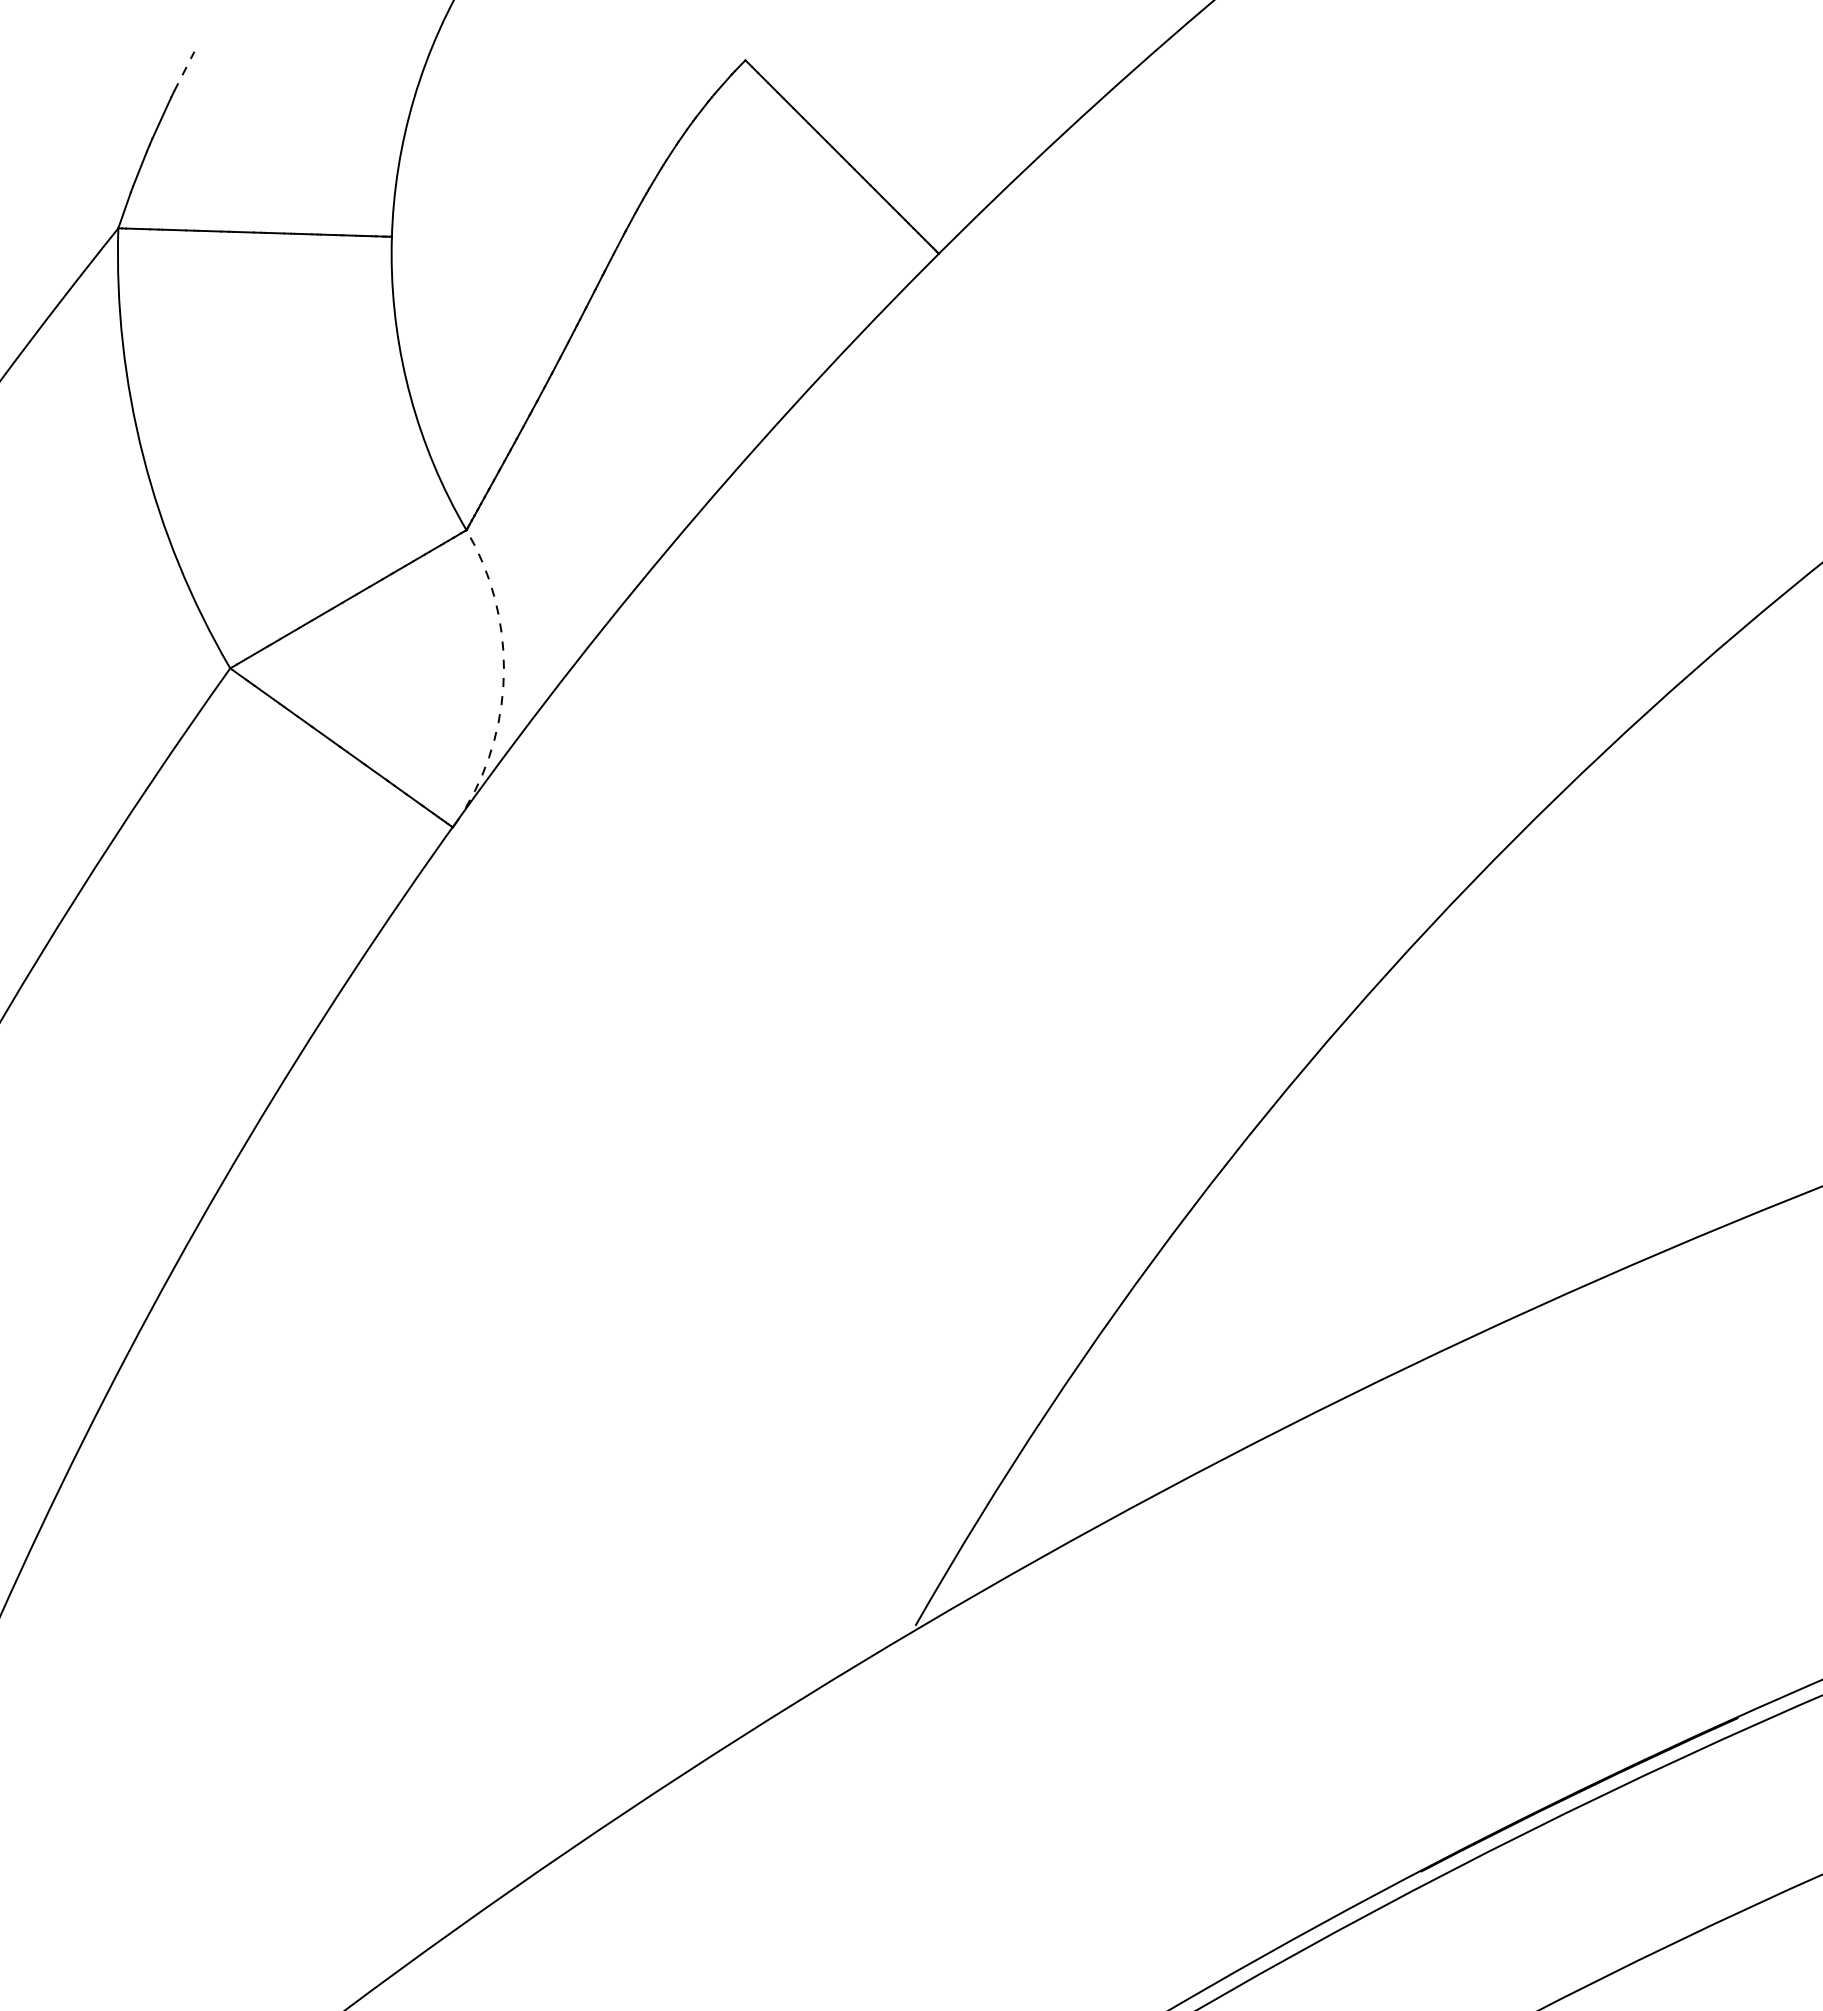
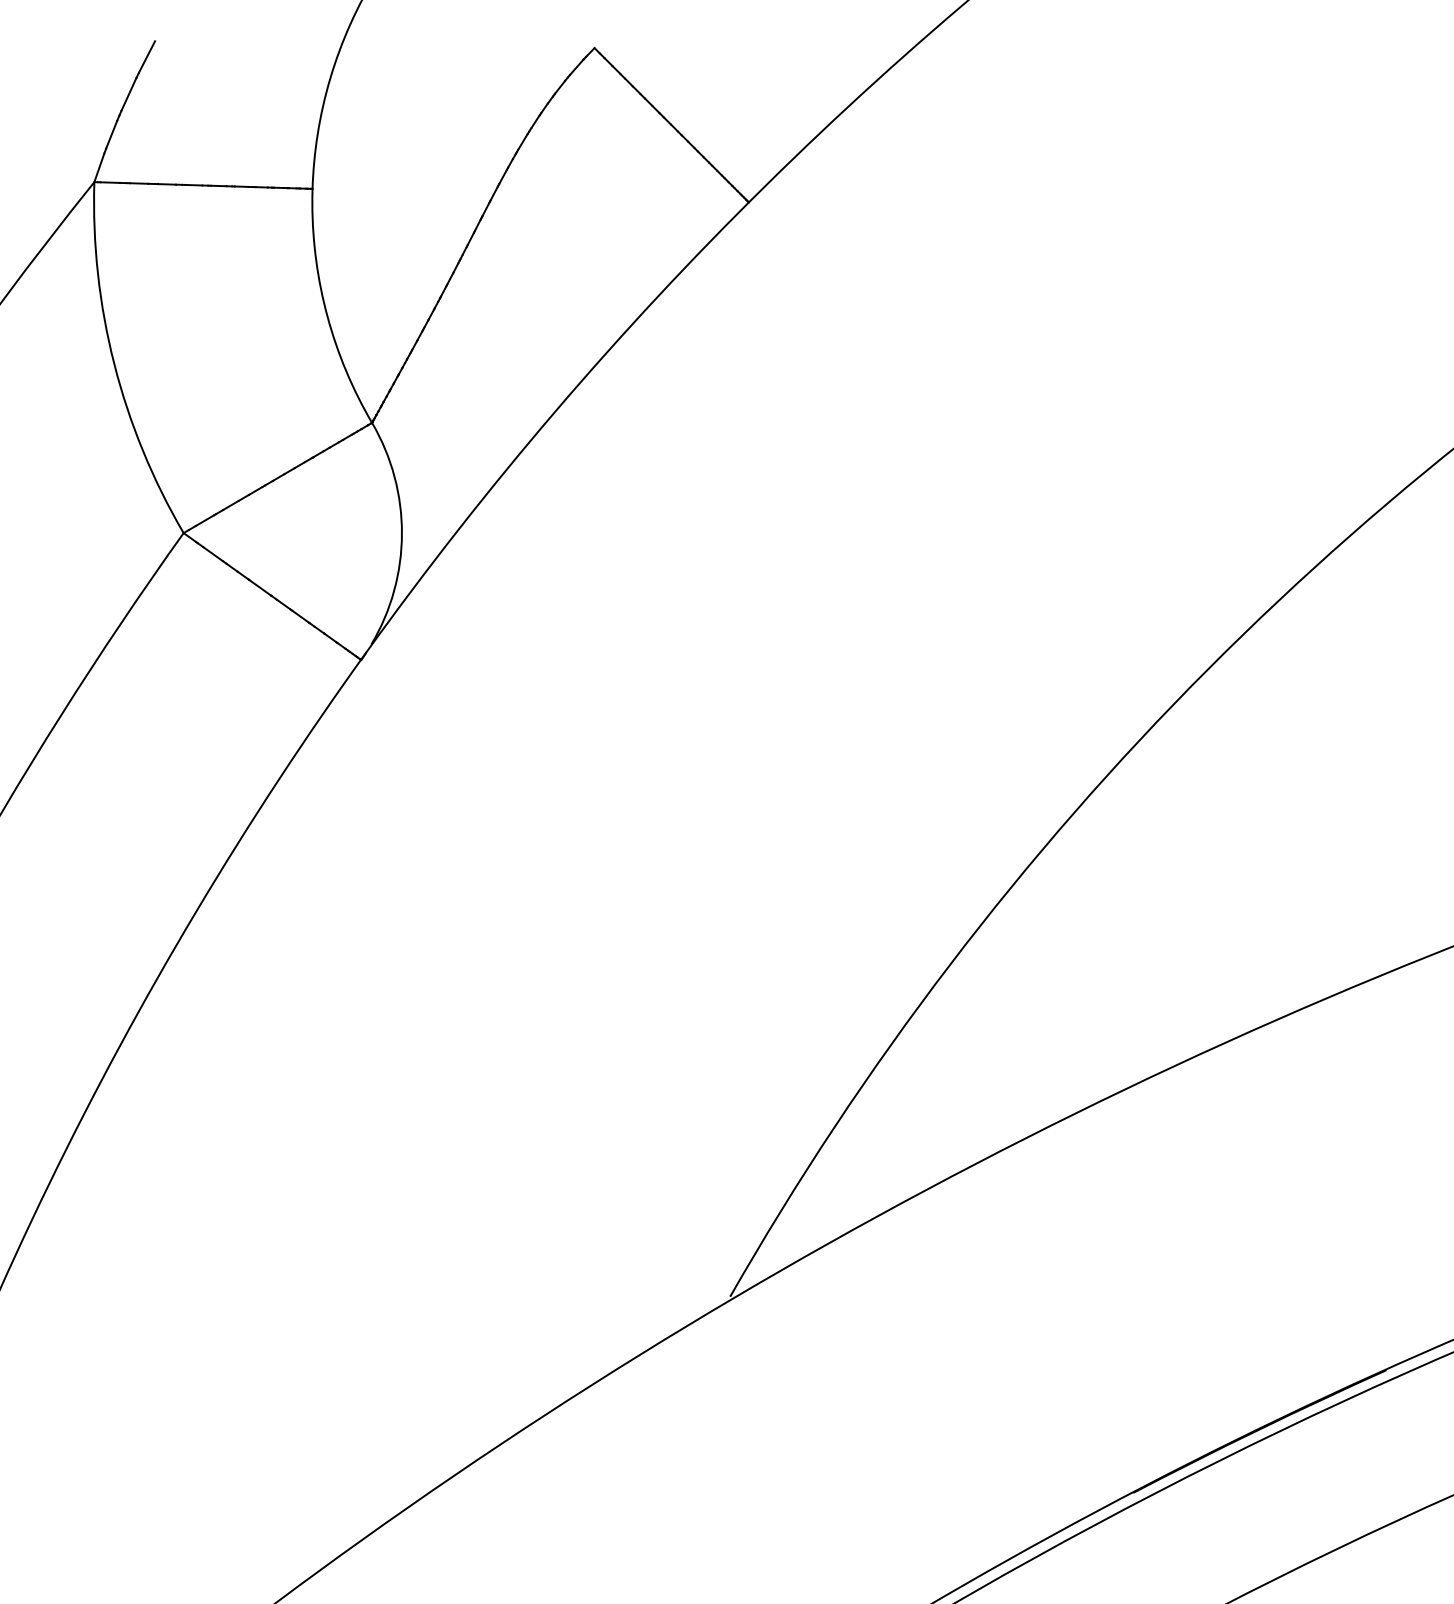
line: (184, 71) -> (147, 57), dashed -> solid
arc: (503, 669) -> (401, 534), dashed -> solid

